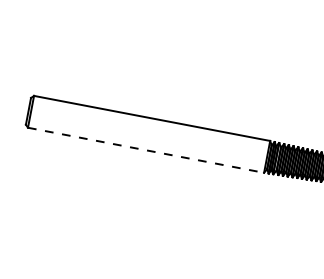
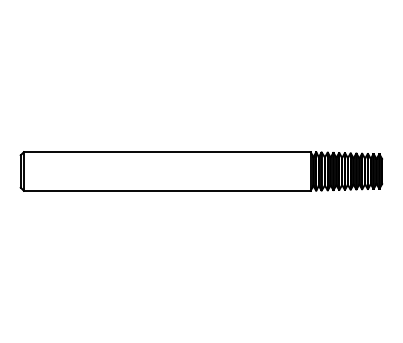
line: (146, 150) -> (167, 190), dashed -> solid

